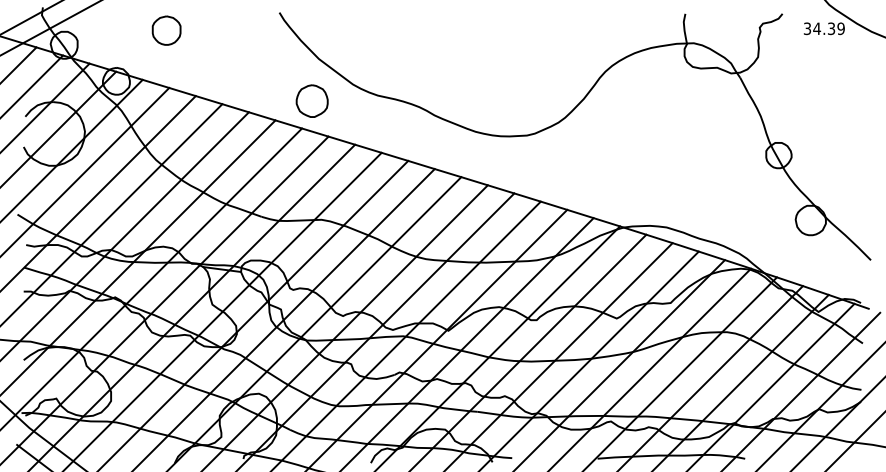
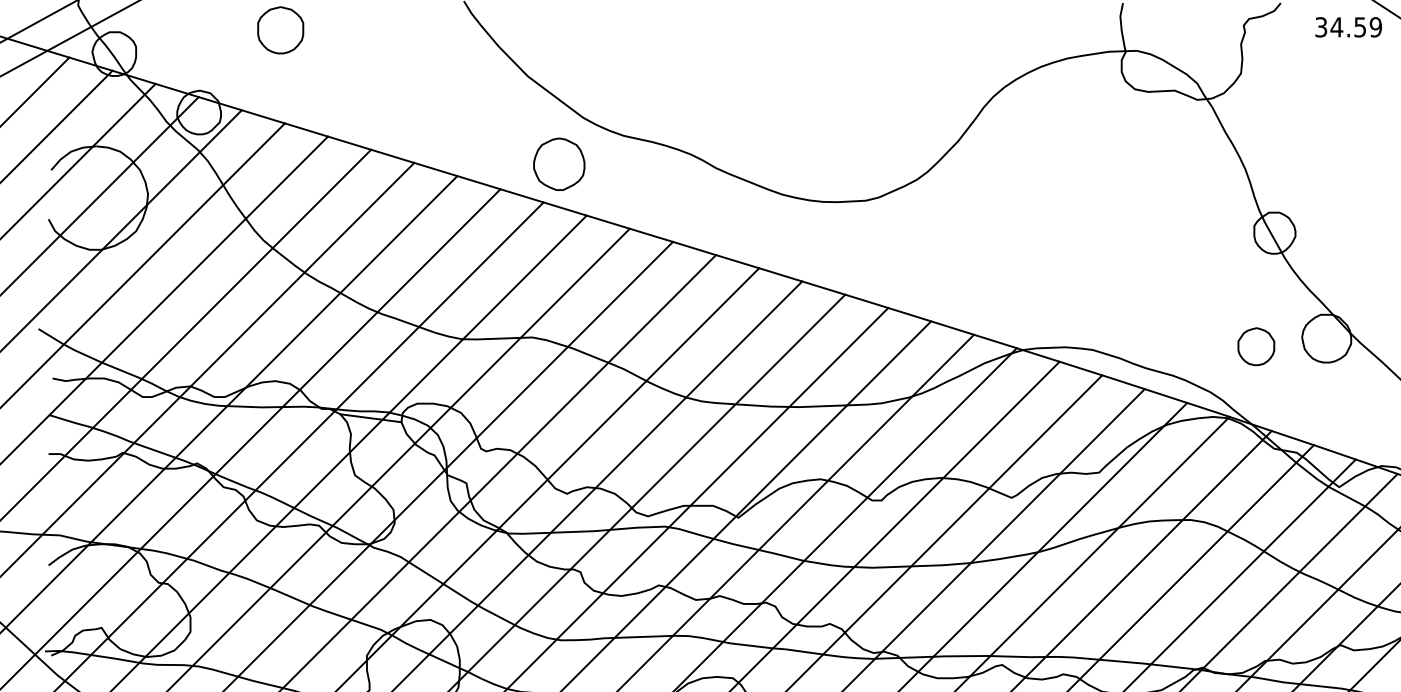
text: (831, 28) -> (1360, 26), 34.39 -> 34.59
part: (311, 100) -> (558, 163), moved
part: (767, 225) -> (1256, 346), added

